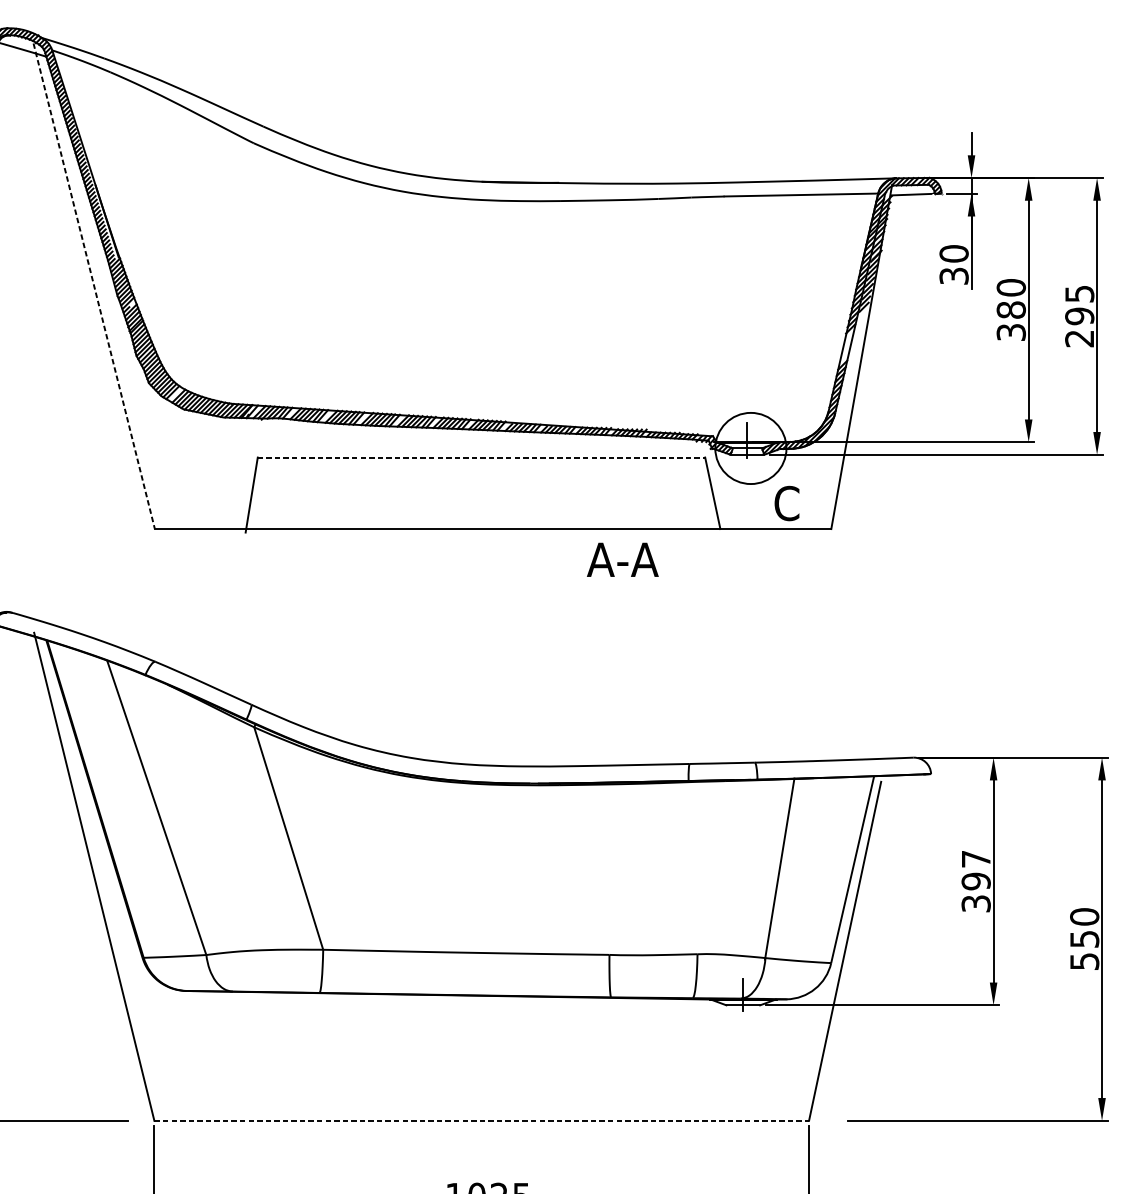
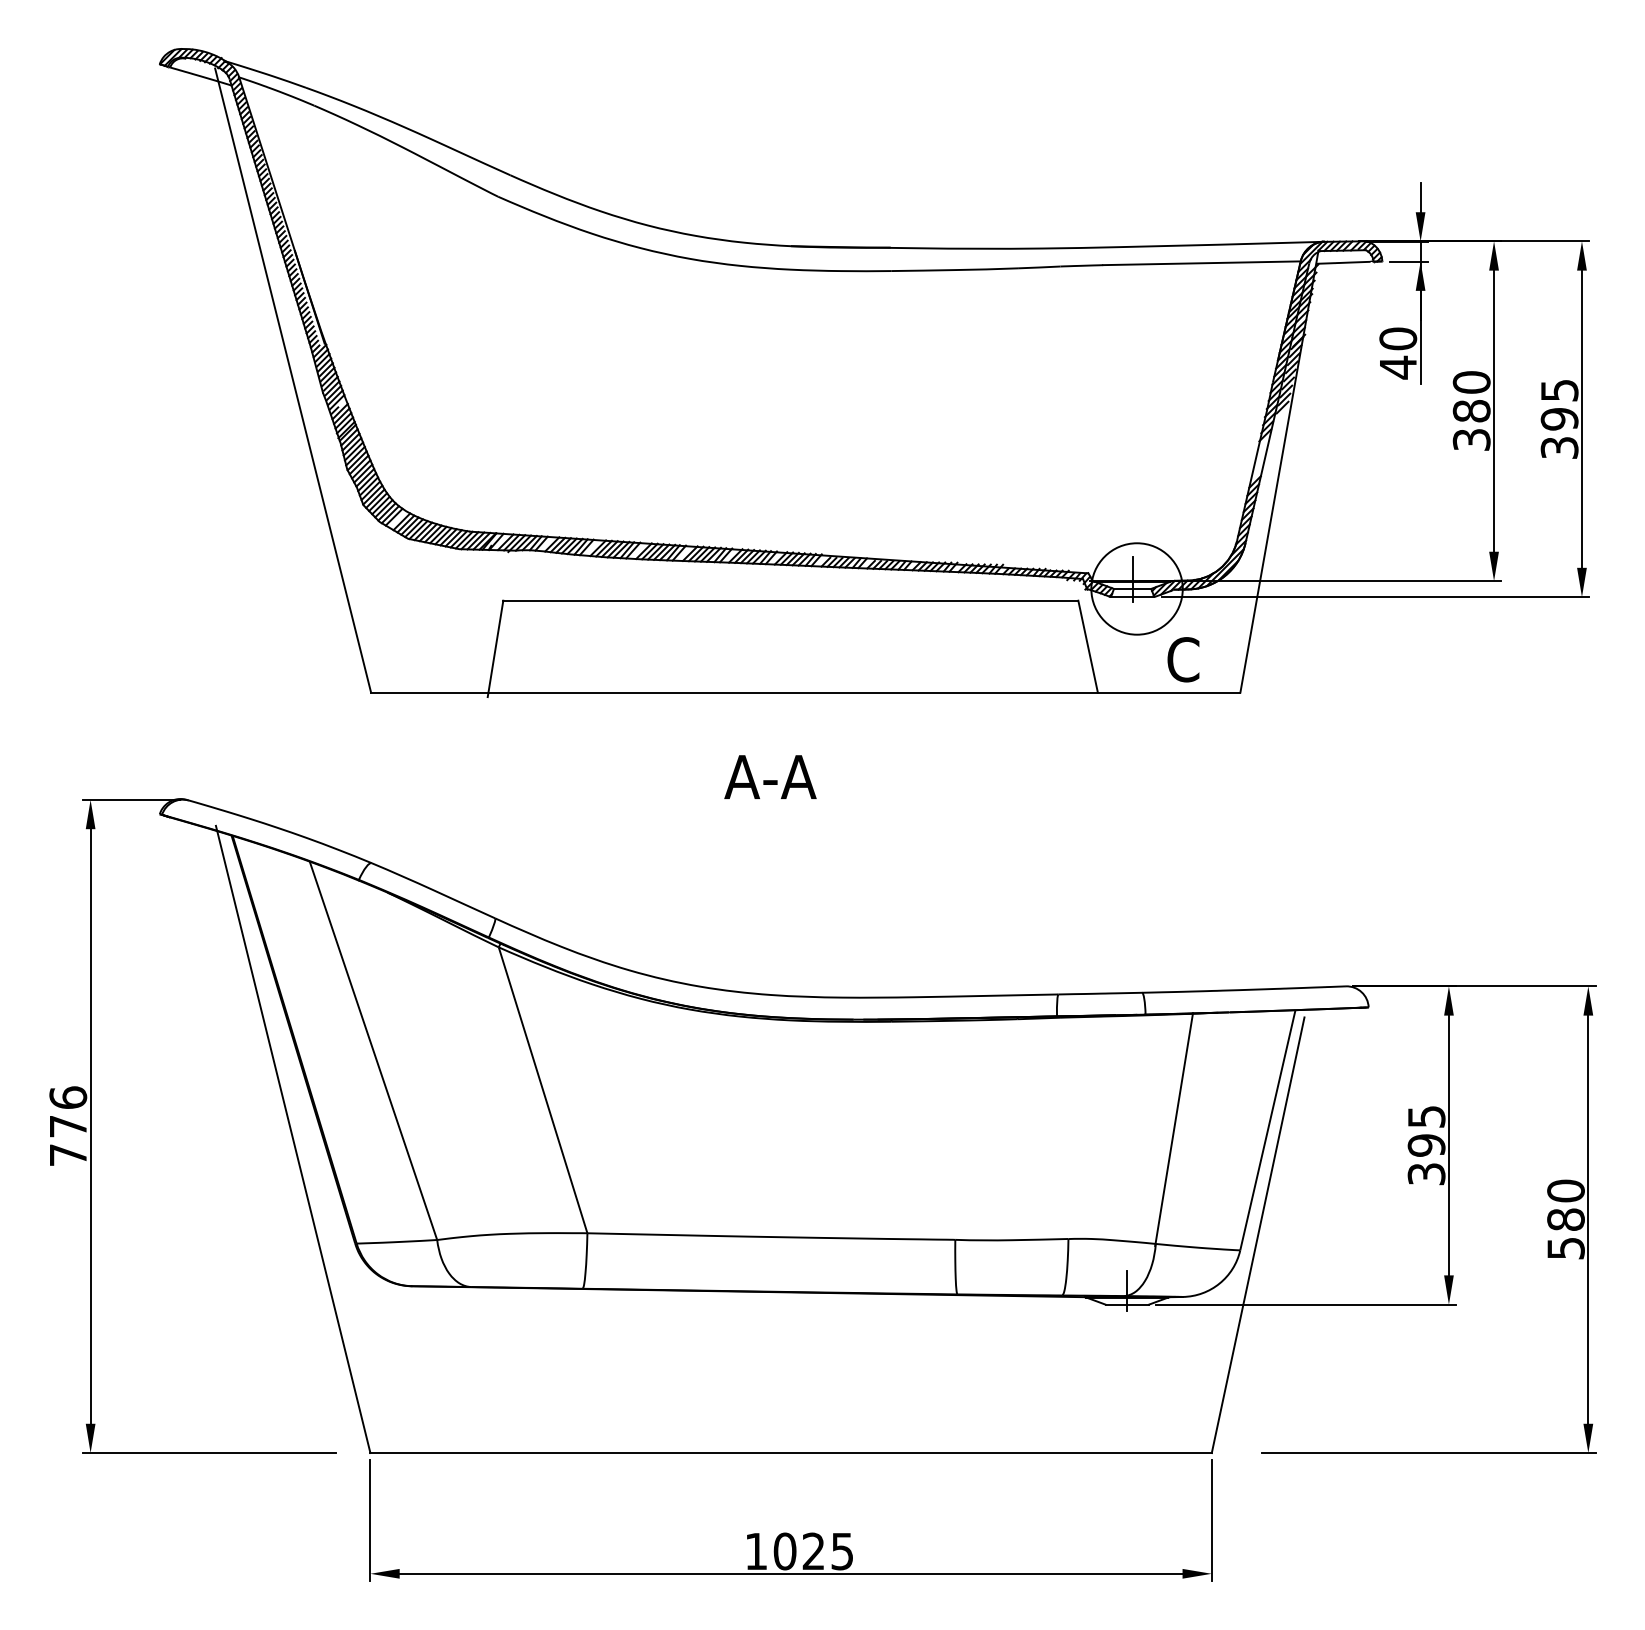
text: (954, 276) -> (1398, 367), 30 -> 40
line: (94, 286) -> (293, 380), dashed -> solid
text: (1079, 338) -> (1559, 447), 295 -> 395
line: (481, 457) -> (790, 600), dashed -> solid
text: (622, 559) -> (770, 776), moved
text: (976, 858) -> (1426, 1116), 397 -> 395
text: (1084, 939) -> (1565, 1219), 550 -> 580
line: (482, 1121) -> (791, 1453), dashed -> solid

